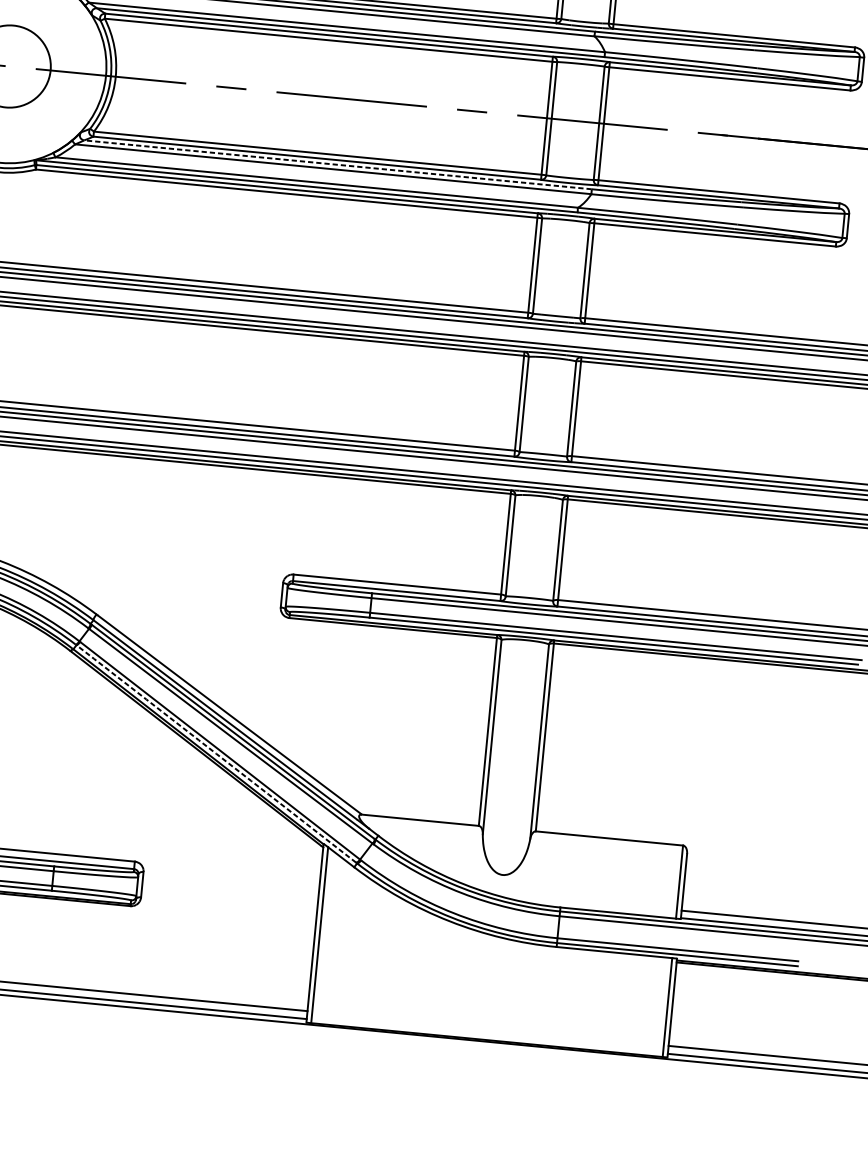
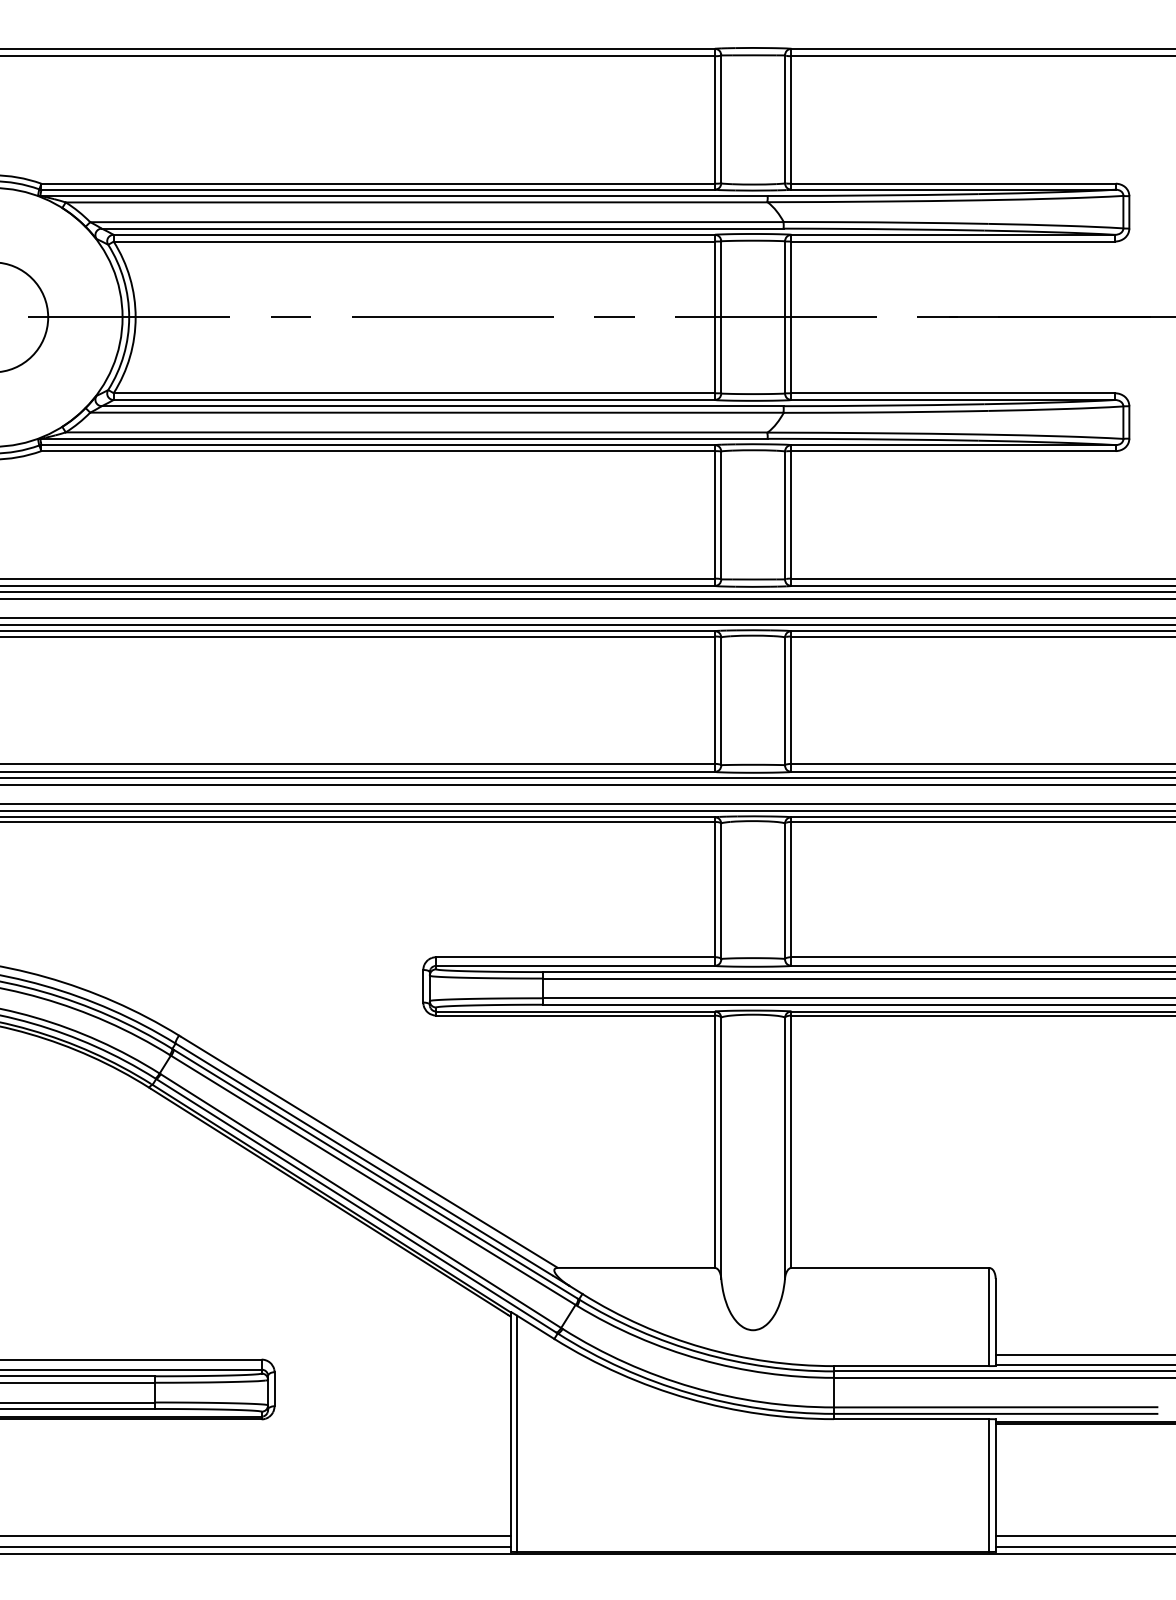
line: (337, 165) -> (442, 406), dashed -> solid
arc: (216, 753) -> (356, 1205), dashed -> solid

